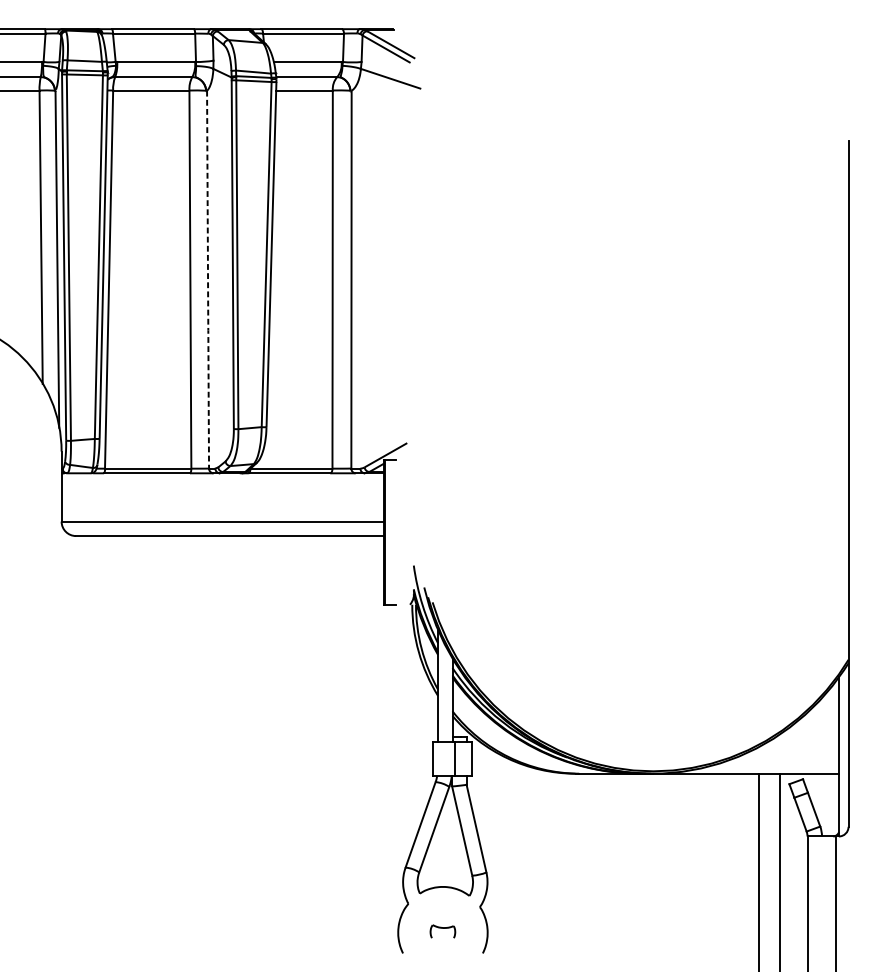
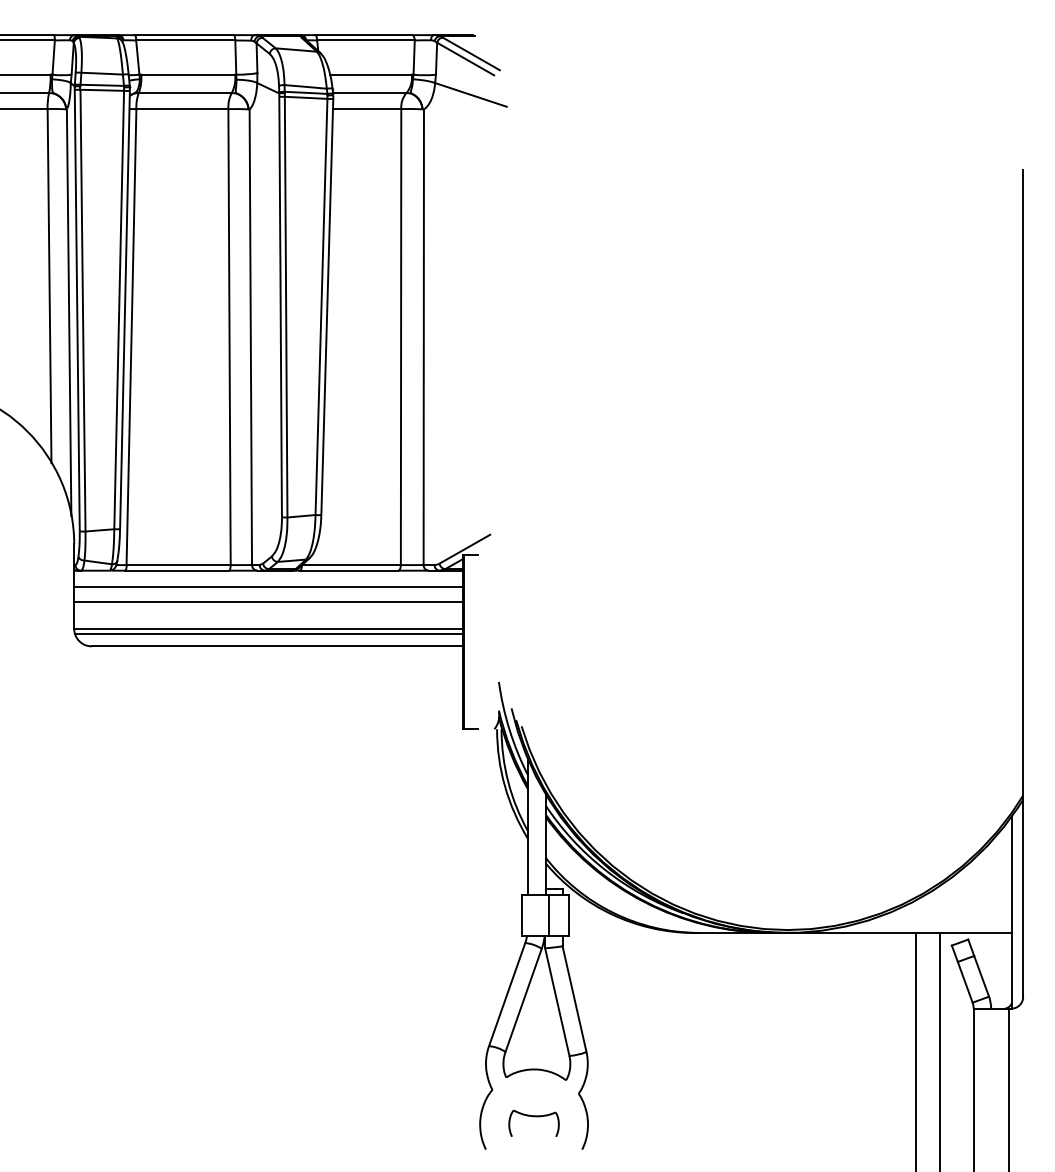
line: (207, 281) -> (250, 339), dashed -> solid
line: (222, 486) -> (268, 586), added
line: (222, 499) -> (268, 602), added
line: (222, 526) -> (268, 634), added
part: (442, 930) -> (533, 1122), size x1.67

